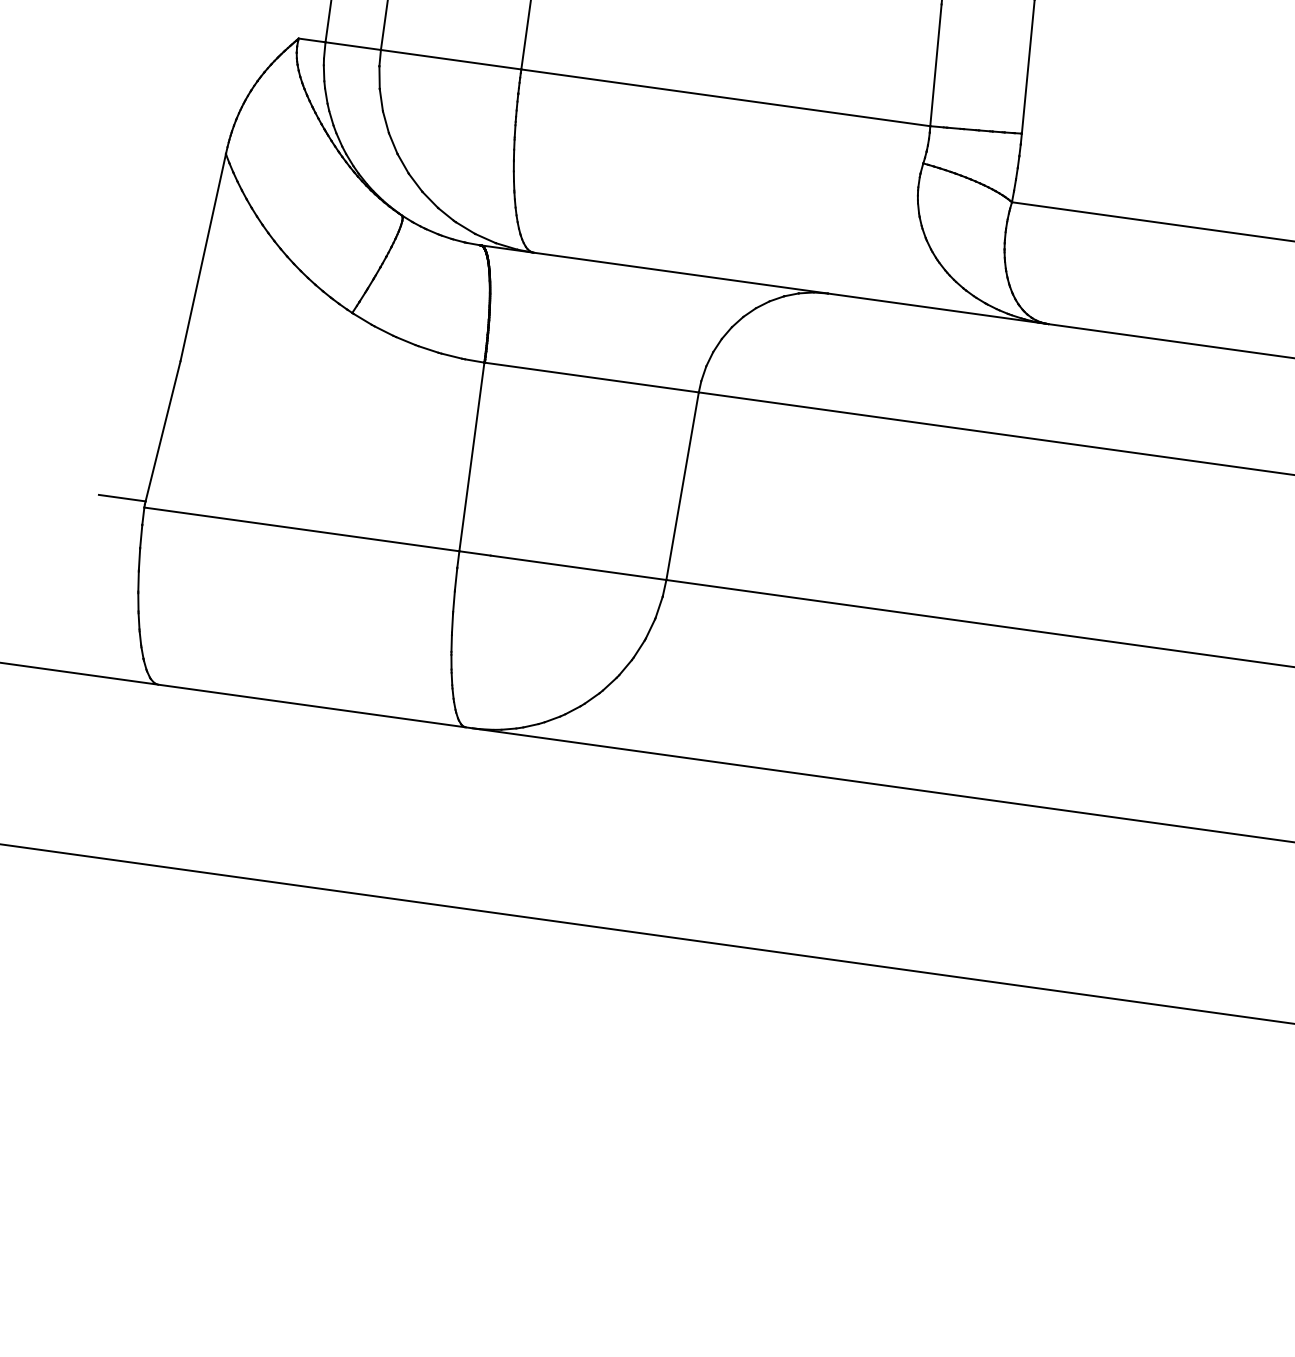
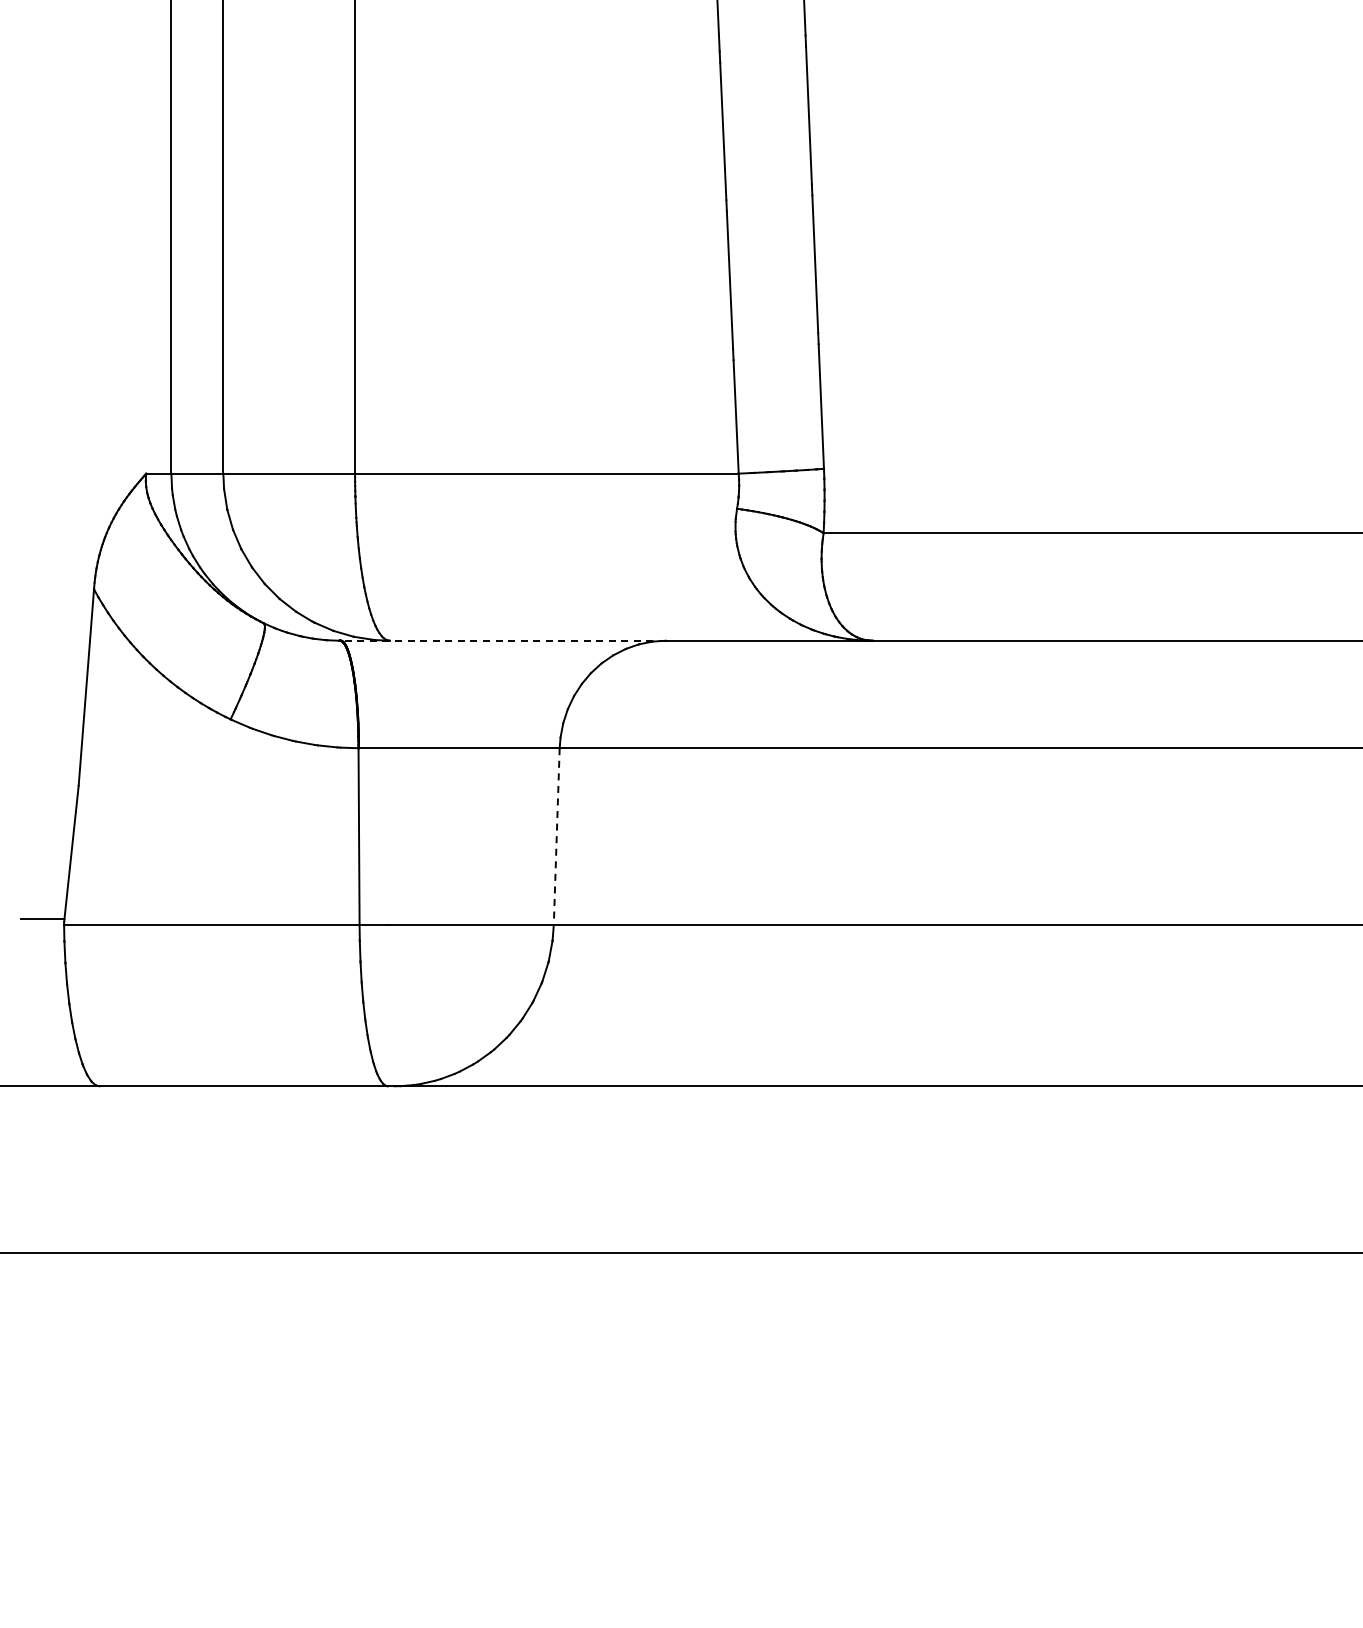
line: (654, 269) -> (503, 640), solid -> dashed
line: (682, 487) -> (556, 837), solid -> dashed

